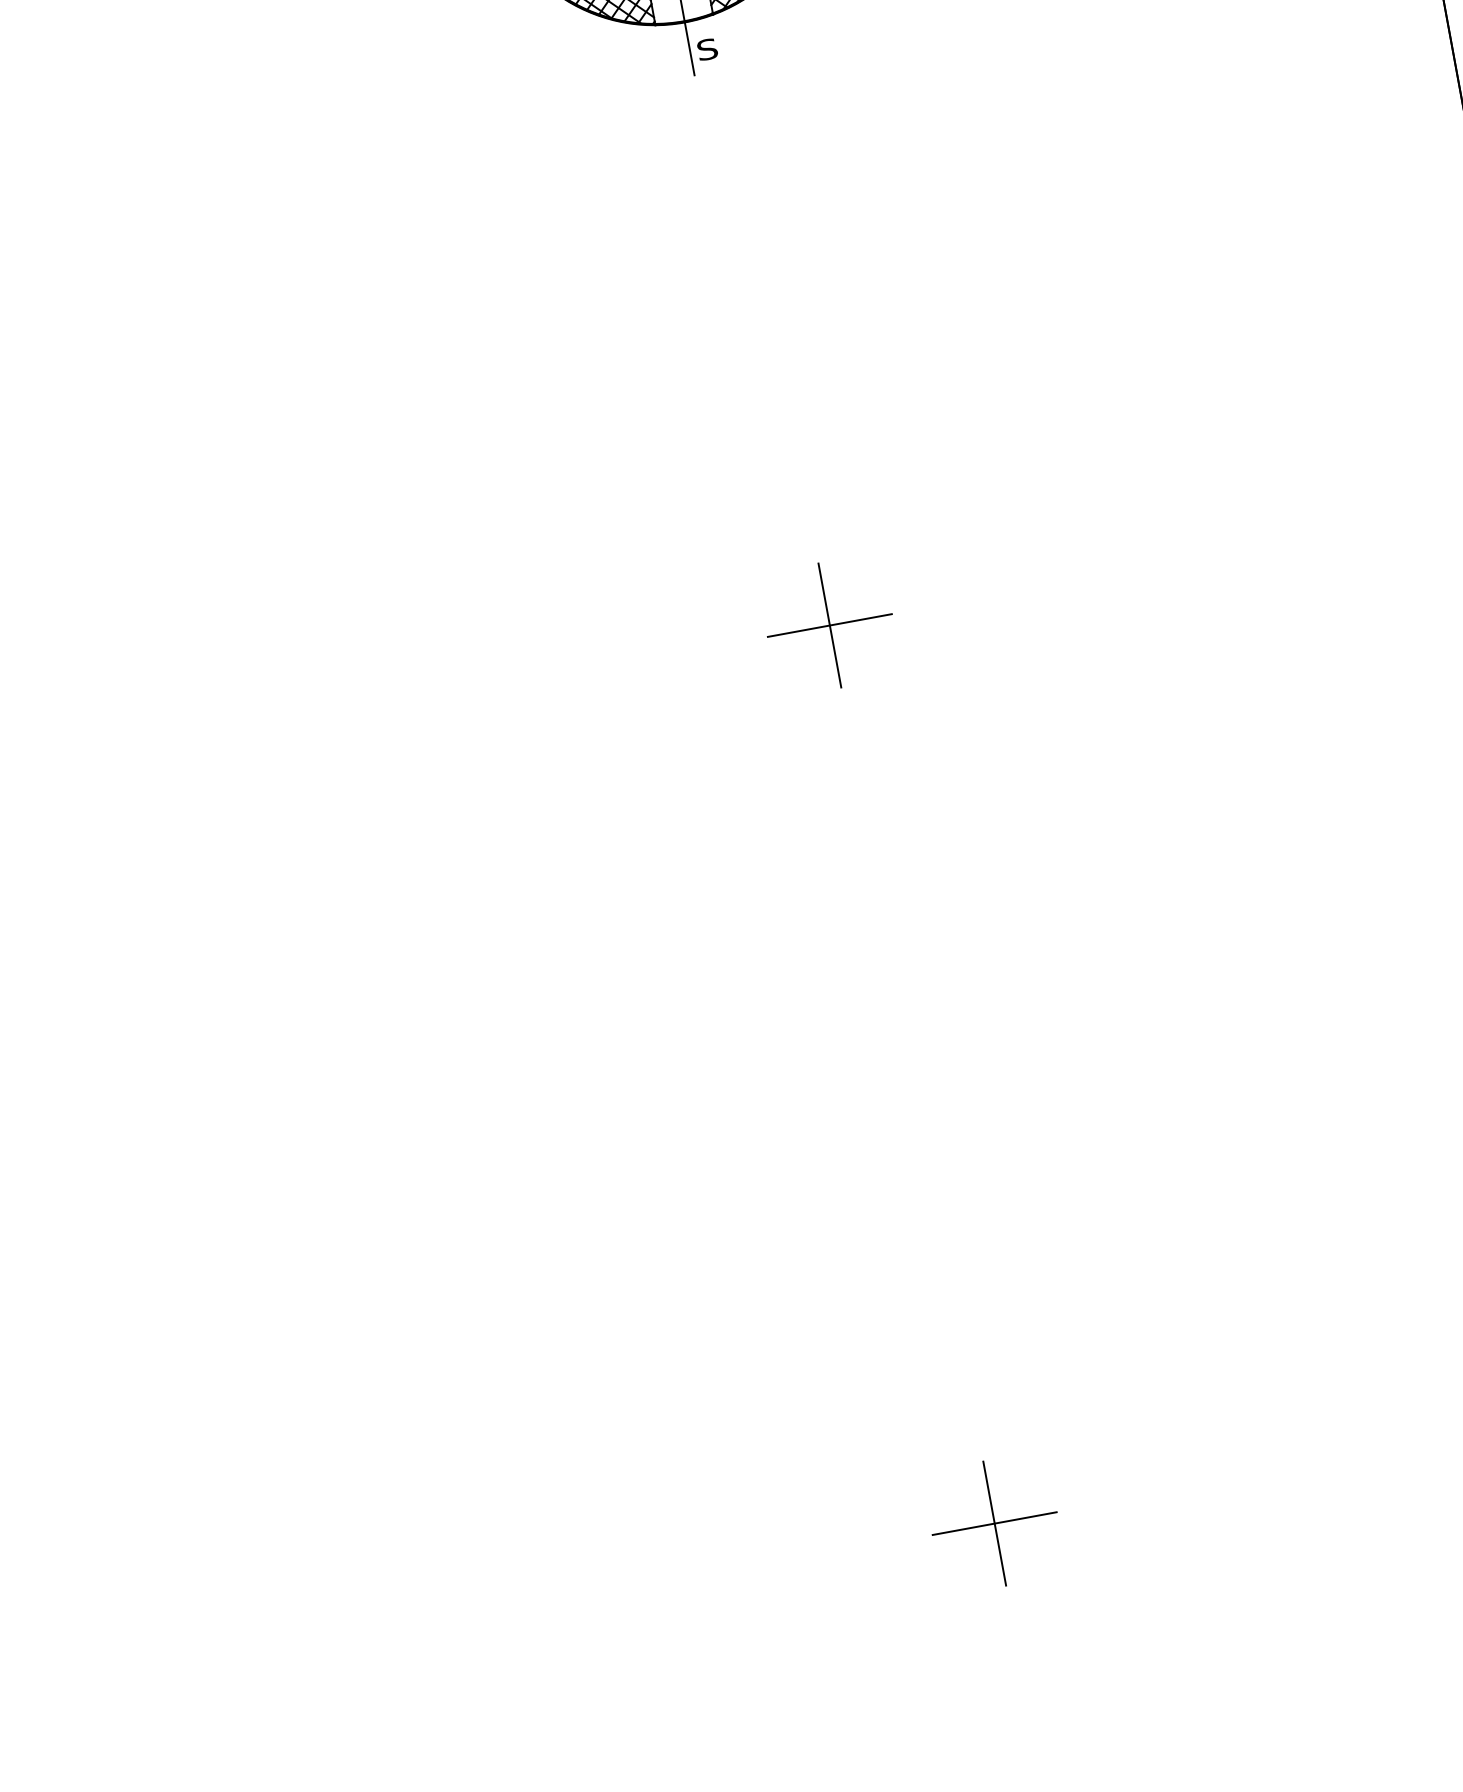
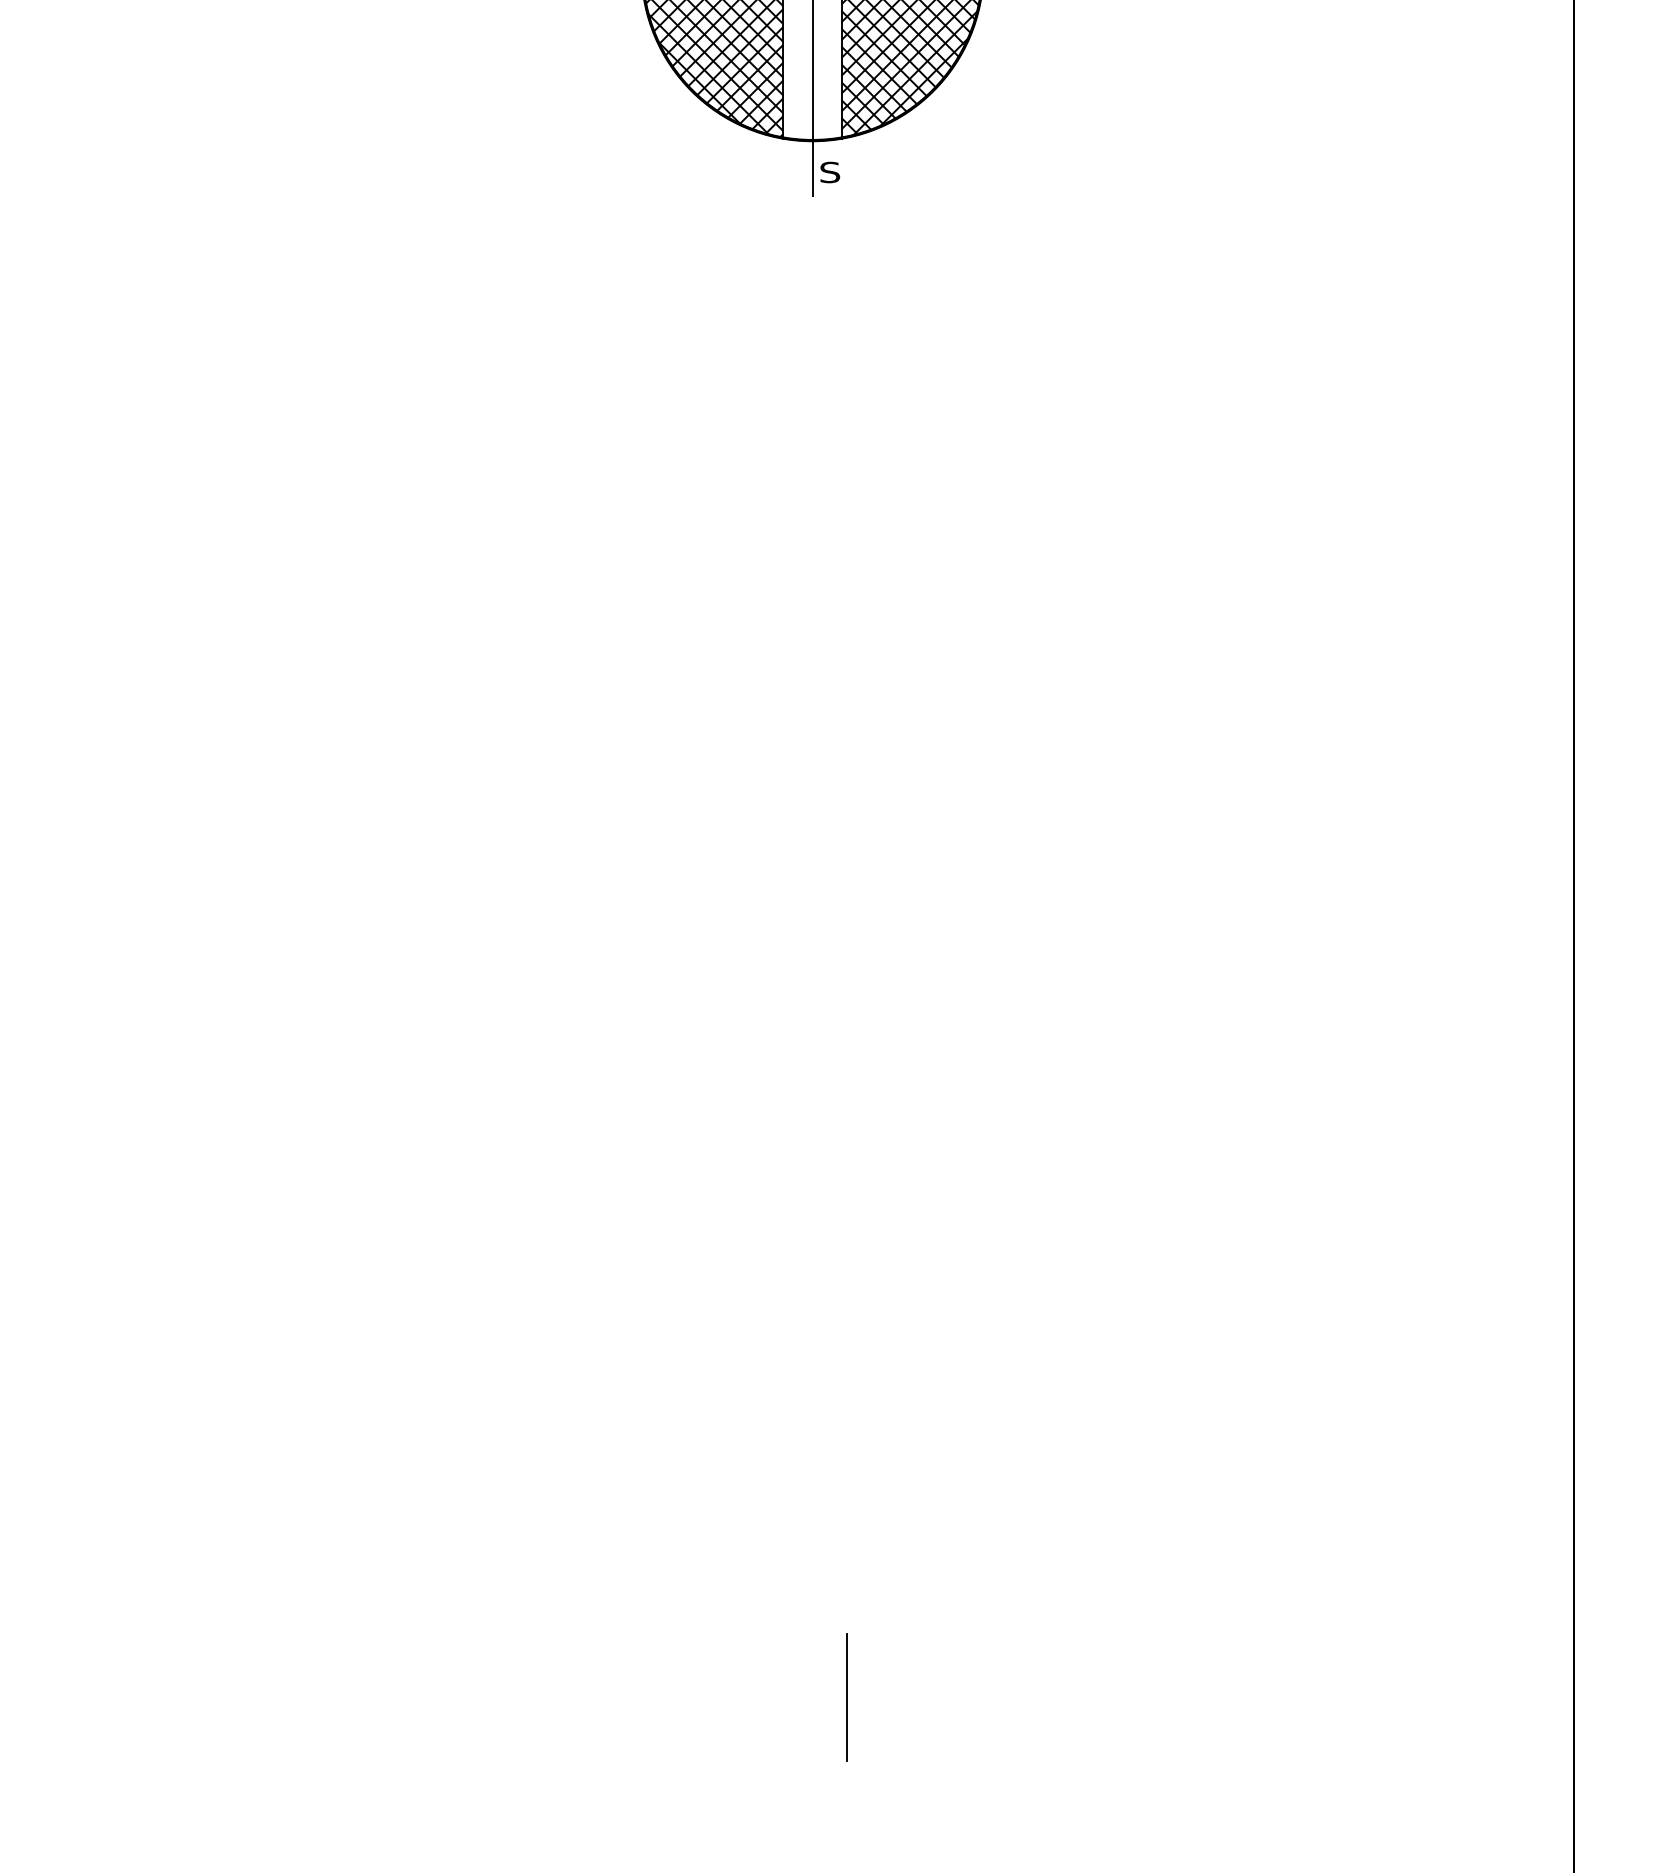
part: (829, 624) -> (846, 769), removed
line: (994, 1523) -> (846, 1697), removed

